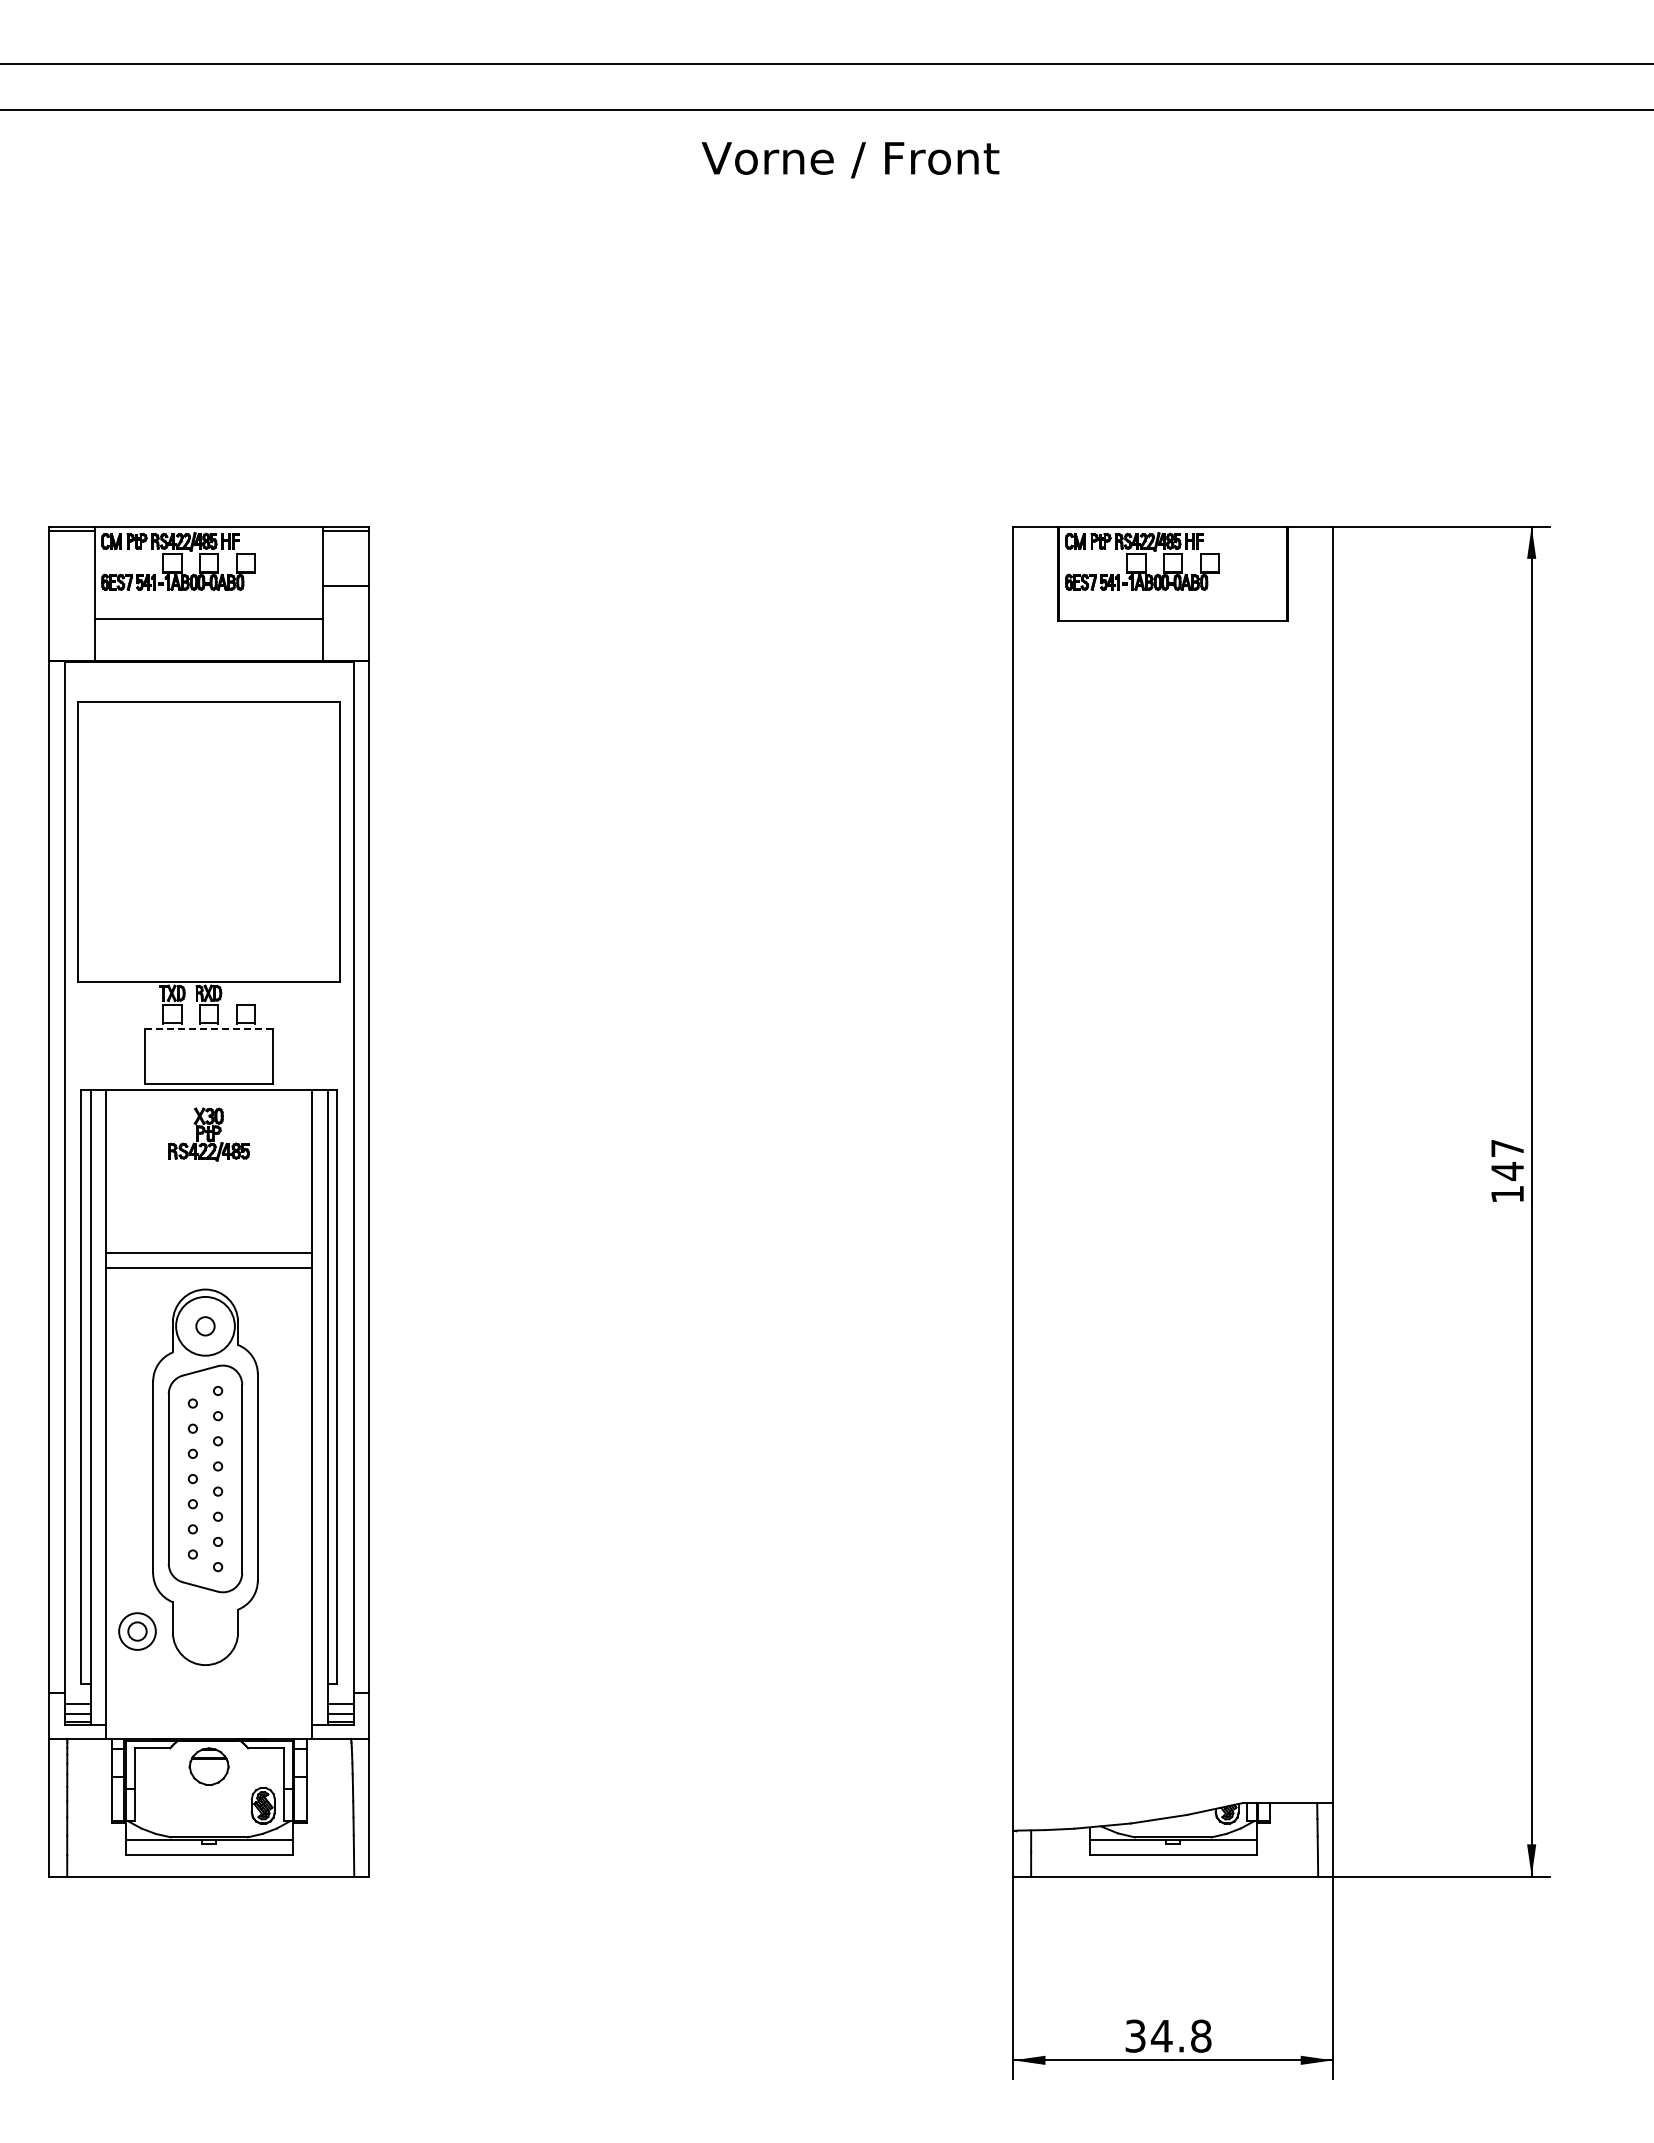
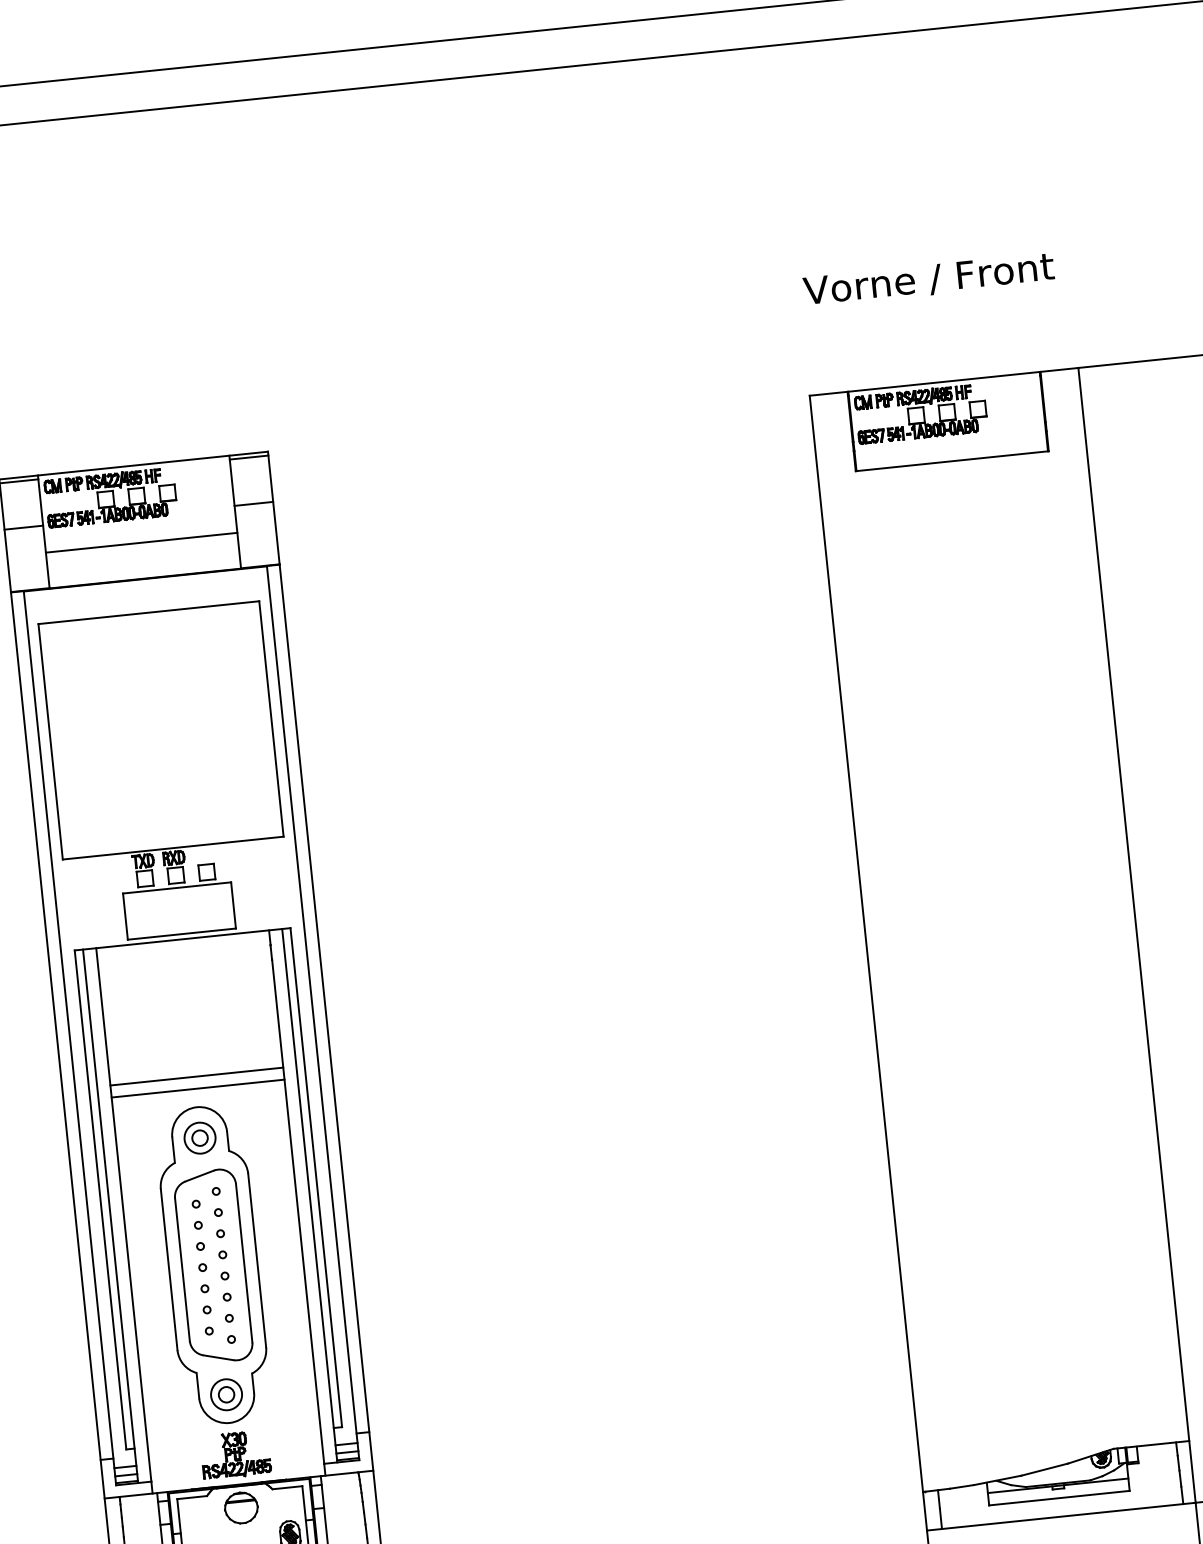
text: (850, 160) -> (928, 280), moved
line: (72, 586) -> (23, 527), added
line: (208, 1029) -> (176, 888), dashed -> solid
part: (208, 1134) -> (235, 1454), moved
circle: (205, 1325) -> (199, 1137), size x0.62
part: (137, 1631) -> (226, 1394), moved

